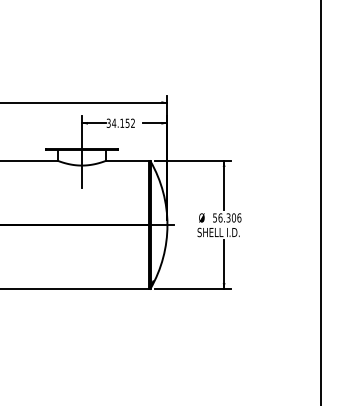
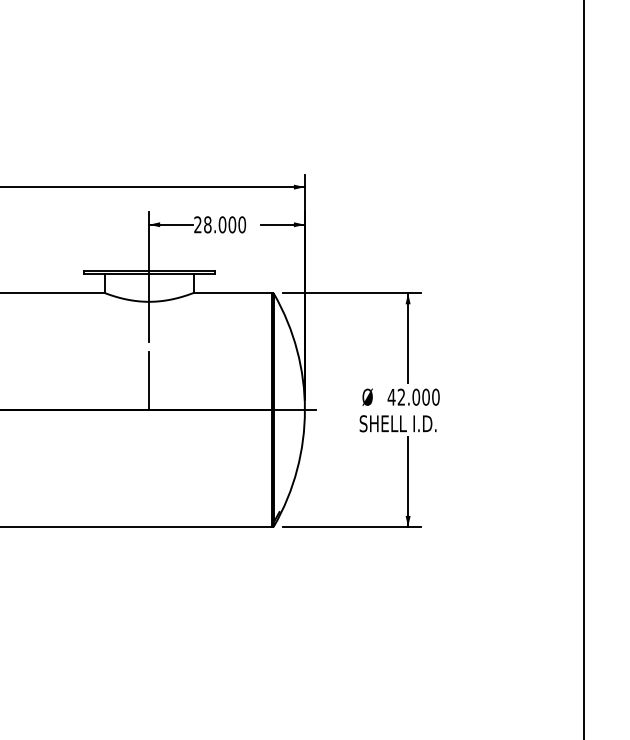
text: (120, 122) -> (219, 223), 34.152 -> 28.000
line: (81, 209) -> (148, 381), added
text: (226, 217) -> (412, 396), 56.306 -> 42.000

